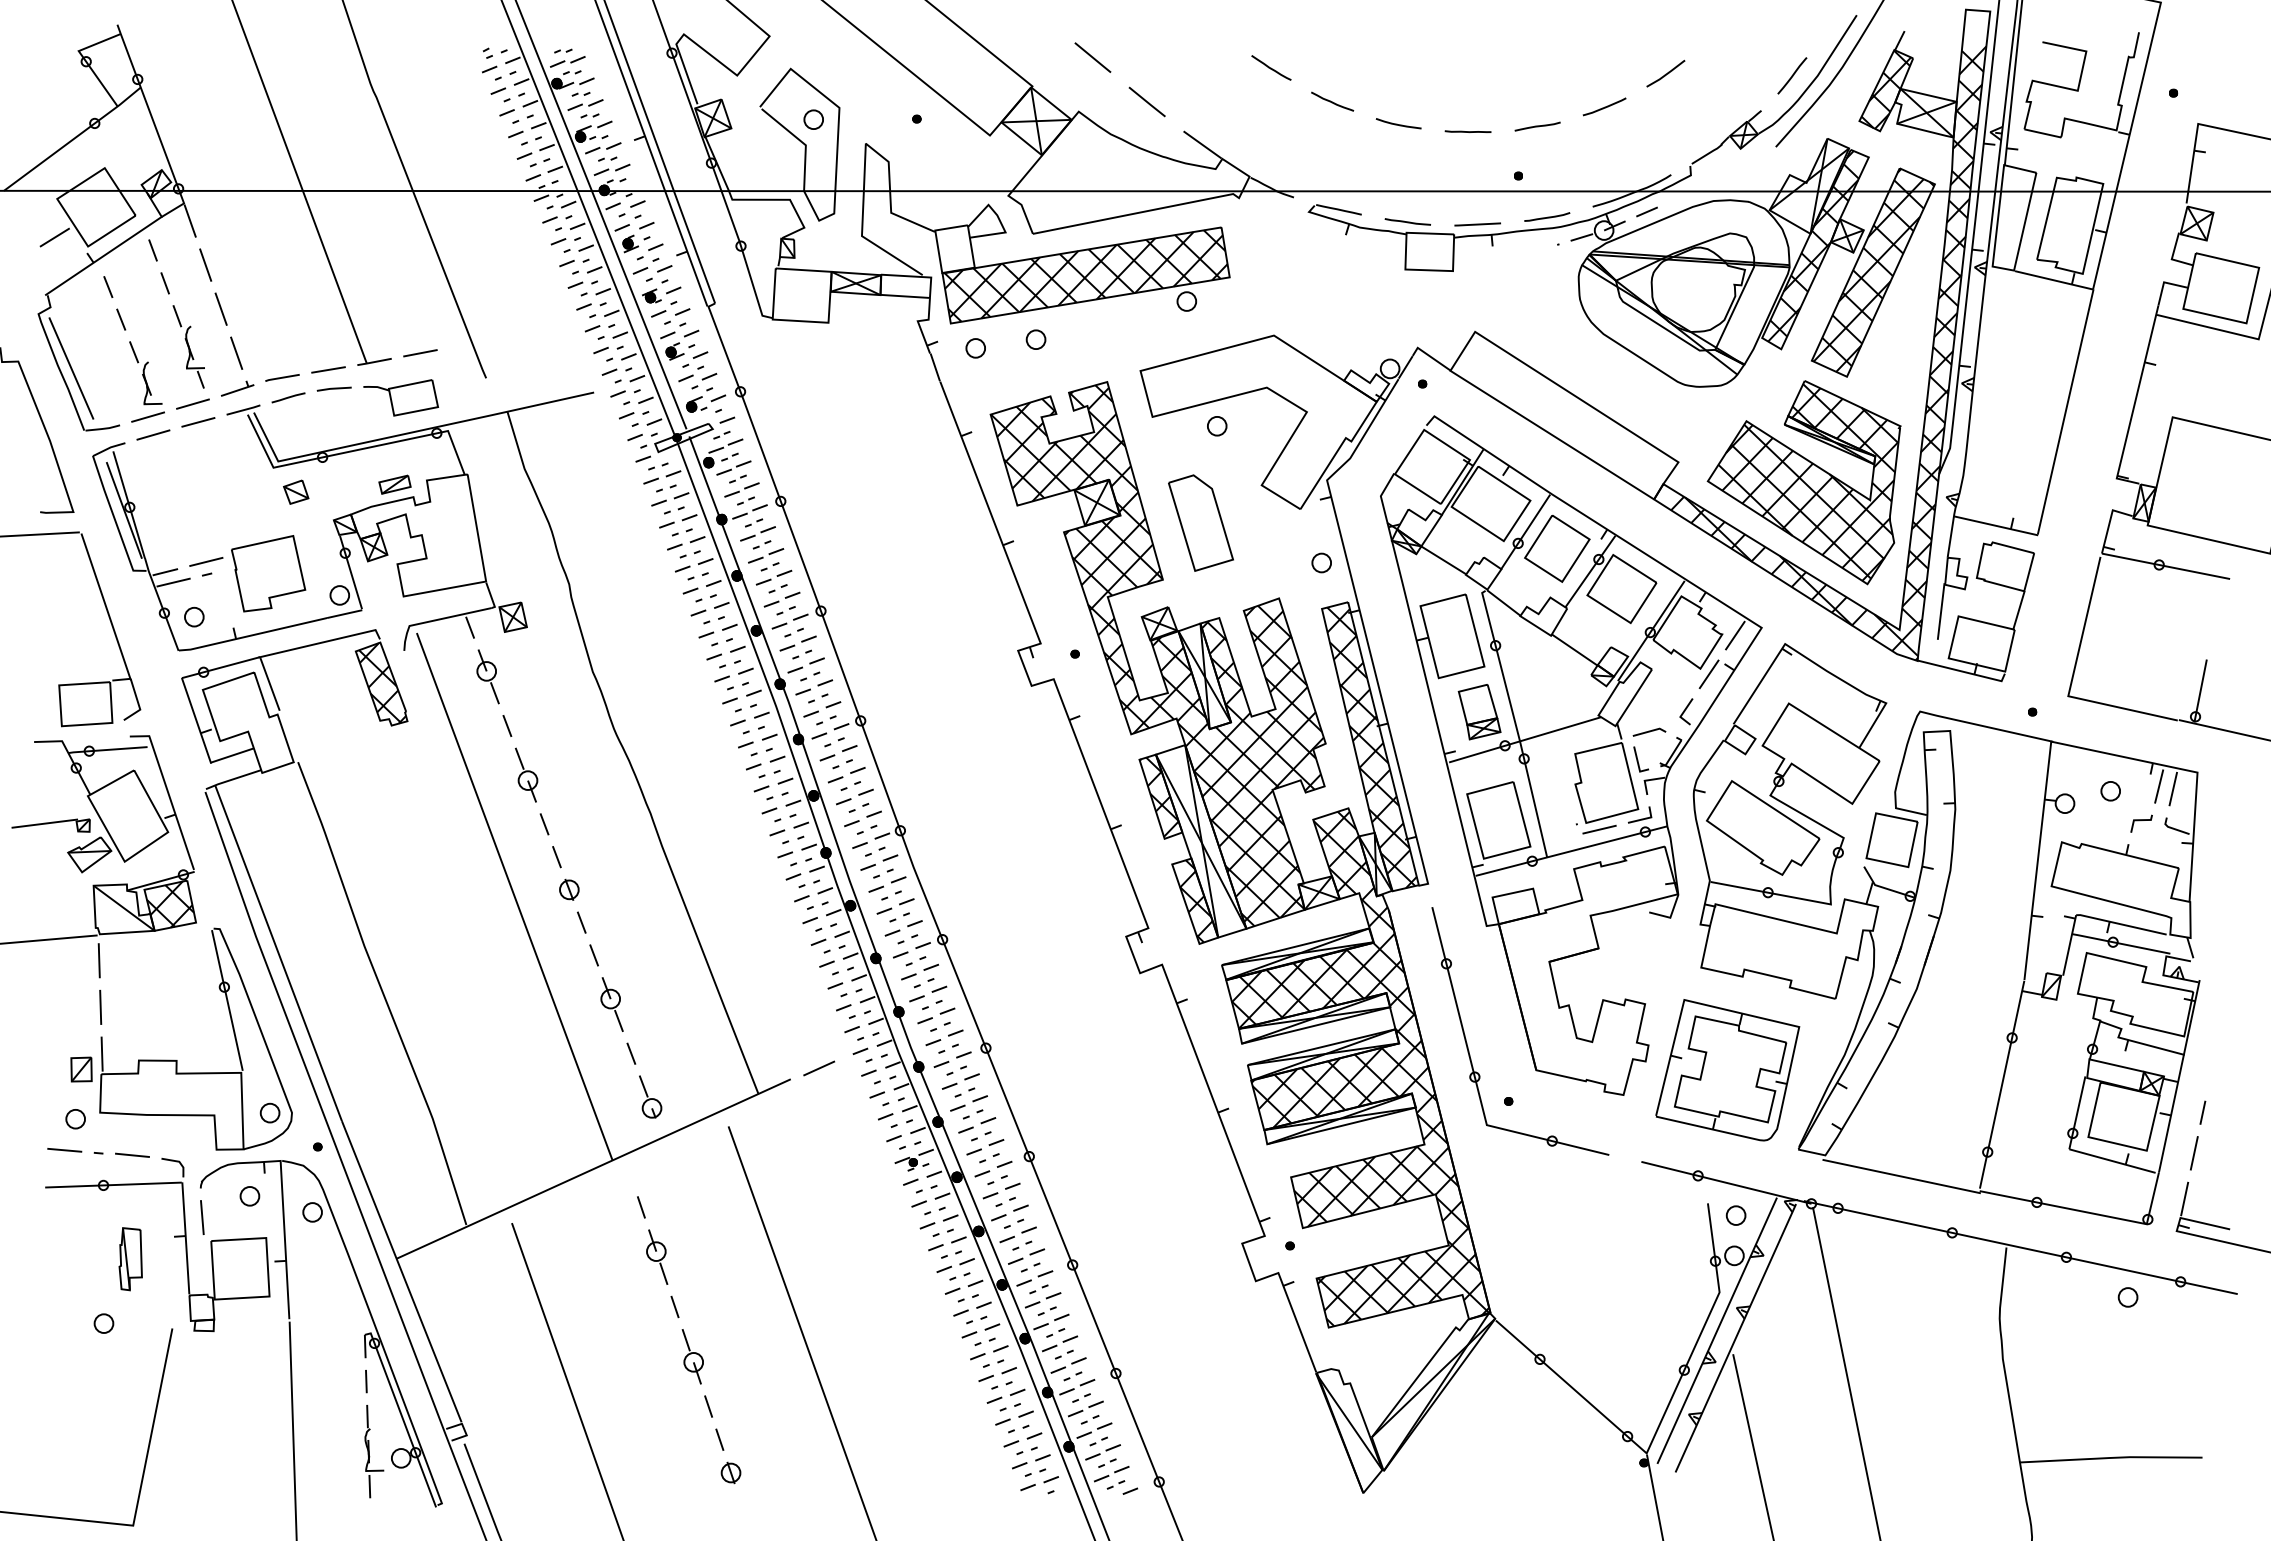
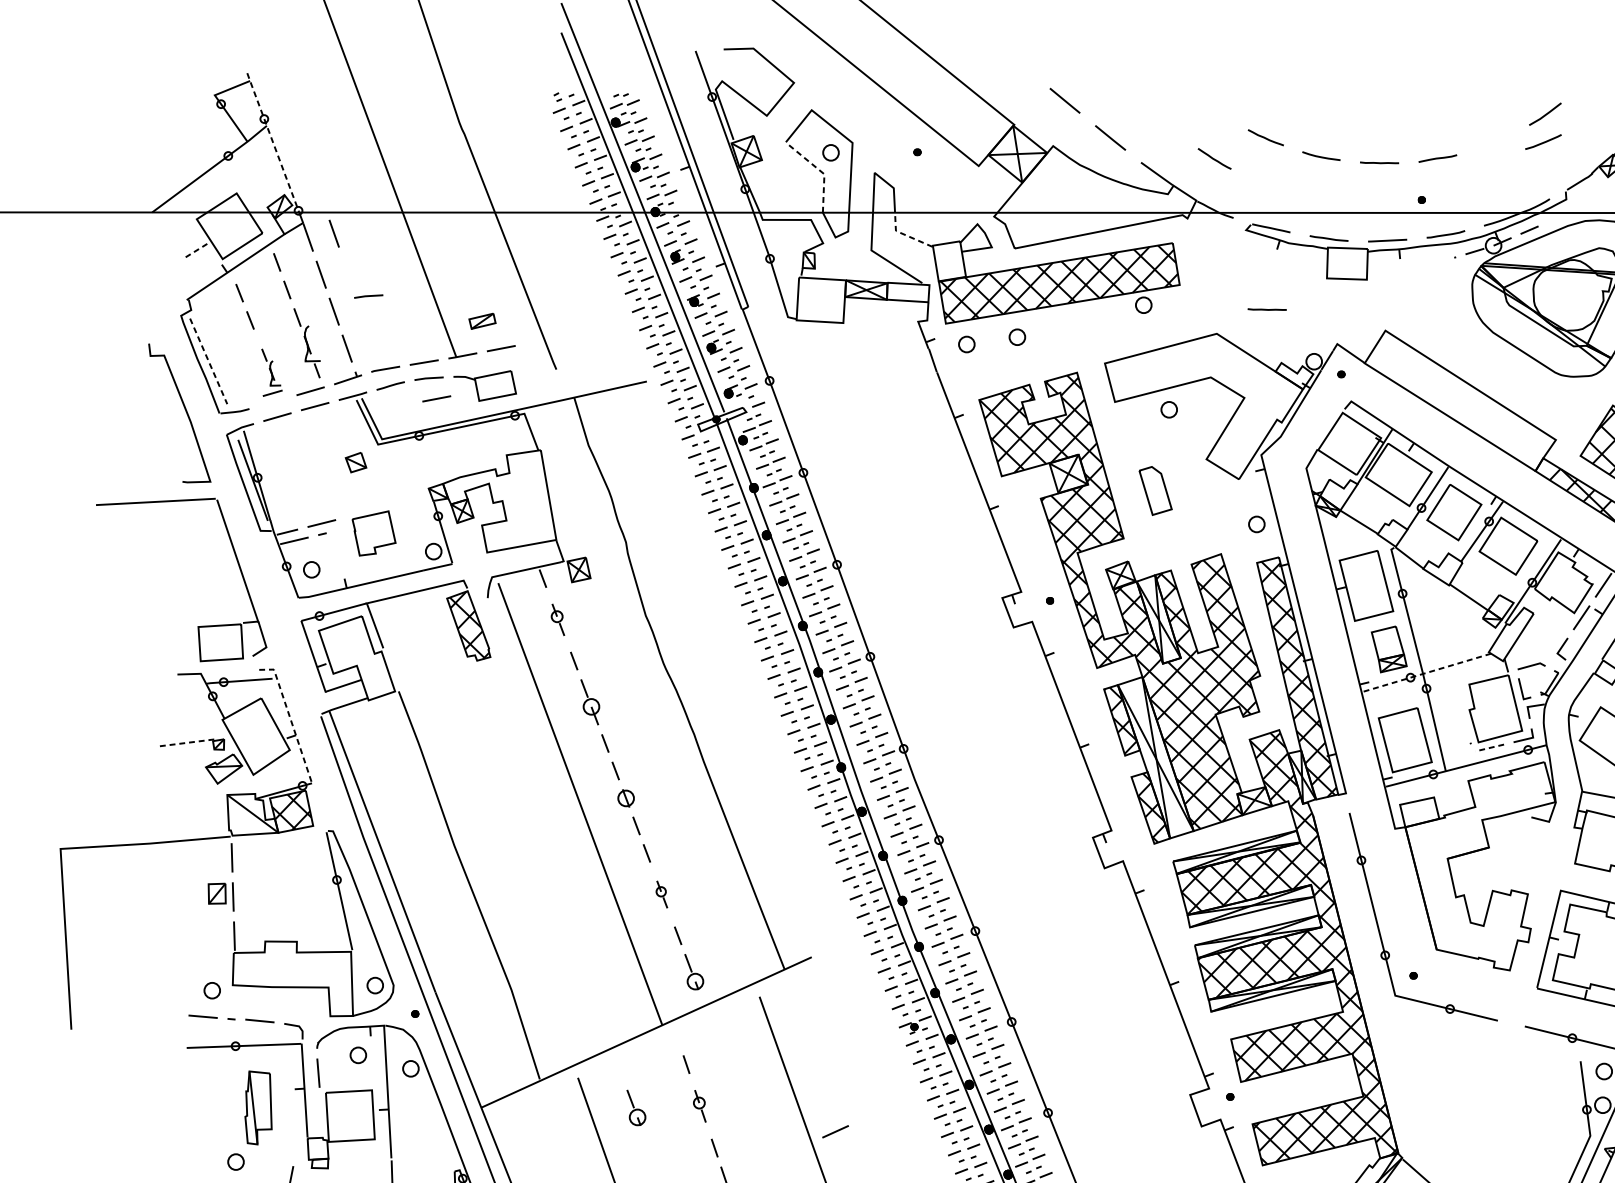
line: (1271, 67) -> (1214, 158), moved
line: (1604, 106) -> (1543, 141), moved
line: (148, 107) -> (273, 142), solid -> dashed
line: (801, 141) -> (820, 171), solid -> dashed
line: (220, 215) -> (333, 233), added
line: (902, 217) -> (905, 234), solid -> dashed
line: (54, 237) -> (194, 251), solid -> dashed
line: (261, 290) -> (368, 295), added
line: (1333, 306) -> (1266, 309), added
line: (71, 368) -> (208, 361), solid -> dashed
part: (146, 381) -> (271, 372), size x0.7
line: (343, 413) -> (436, 399), added
part: (394, 484) -> (482, 321), moved
part: (296, 491) -> (356, 461), moved
part: (1200, 522) -> (1155, 490), size x0.6
part: (268, 573) -> (373, 533), size x0.7
part: (487, 676) -> (557, 619), size x0.7
line: (1525, 739) -> (1427, 672), solid -> dashed
line: (168, 792) -> (290, 716), solid -> dashed
line: (44, 823) -> (186, 742), solid -> dashed
line: (1599, 829) -> (1489, 747), solid -> dashed
part: (611, 1004) -> (661, 894), size x0.6
line: (818, 1068) -> (834, 1131), moved
part: (81, 1069) -> (217, 893), moved
part: (657, 1256) -> (700, 1105), size x0.7
part: (581, 1258) -> (636, 1107), added
part: (130, 1259) -> (258, 1108), size x1.4

